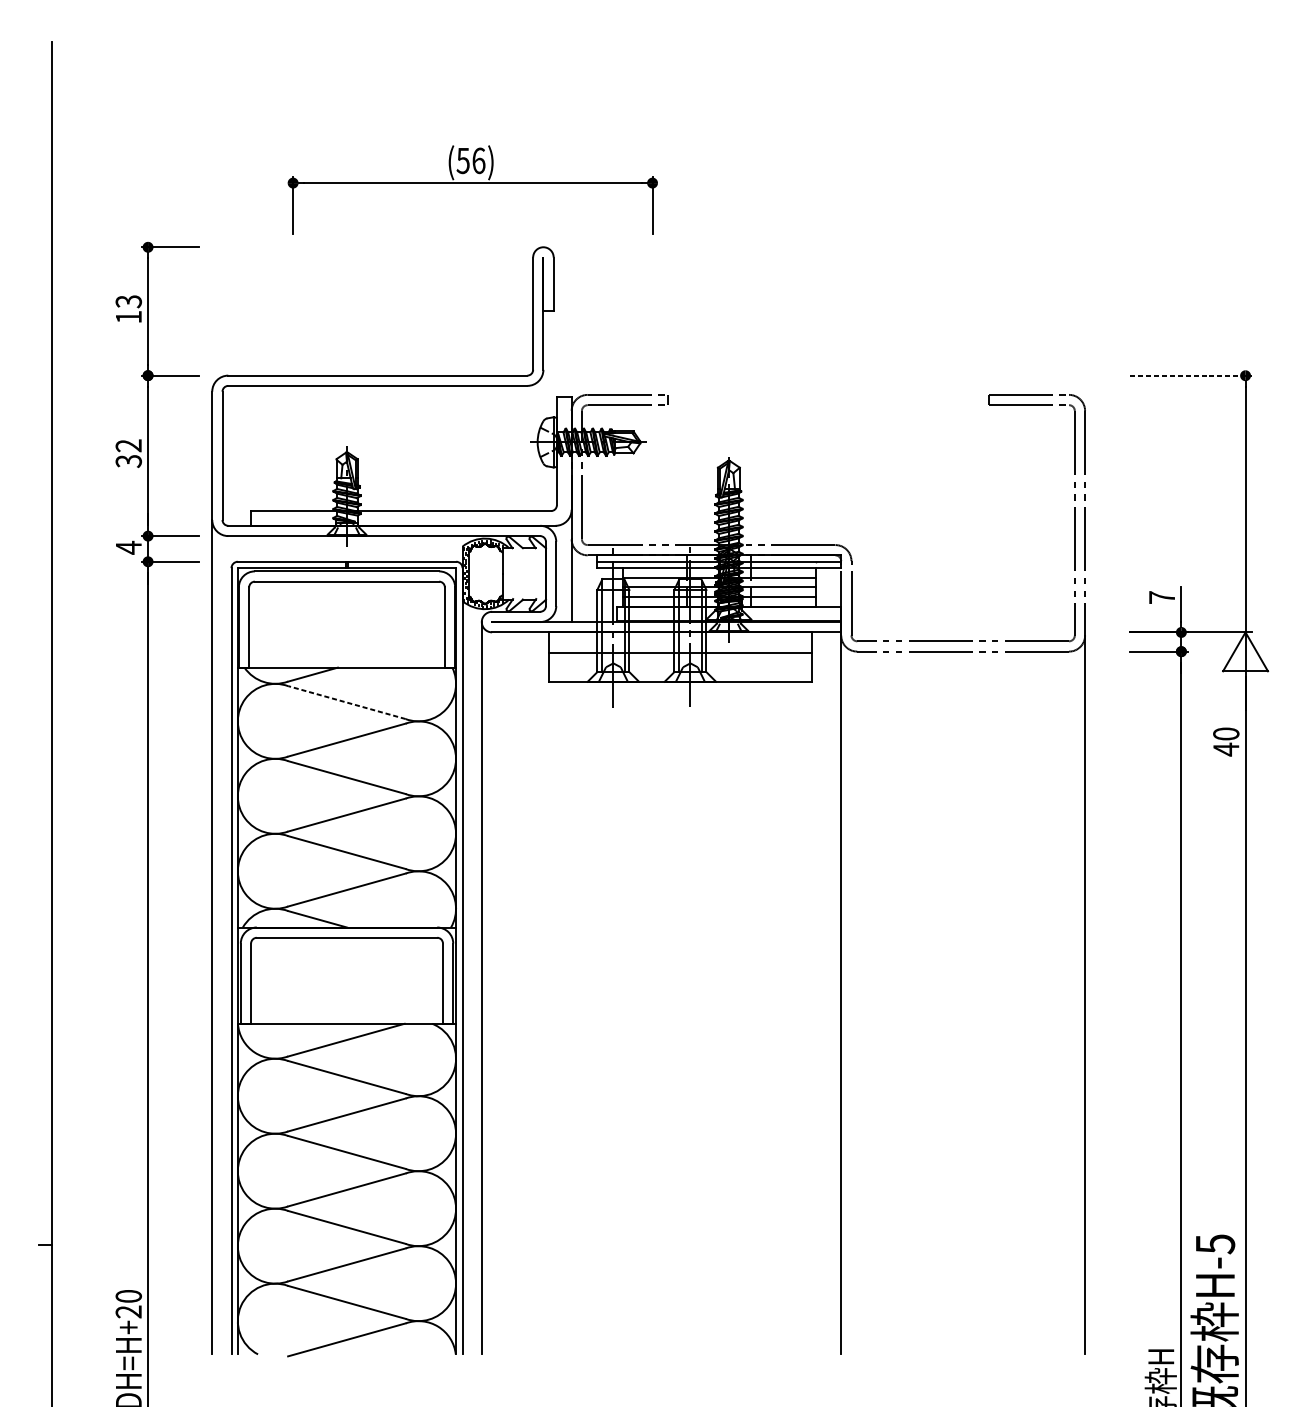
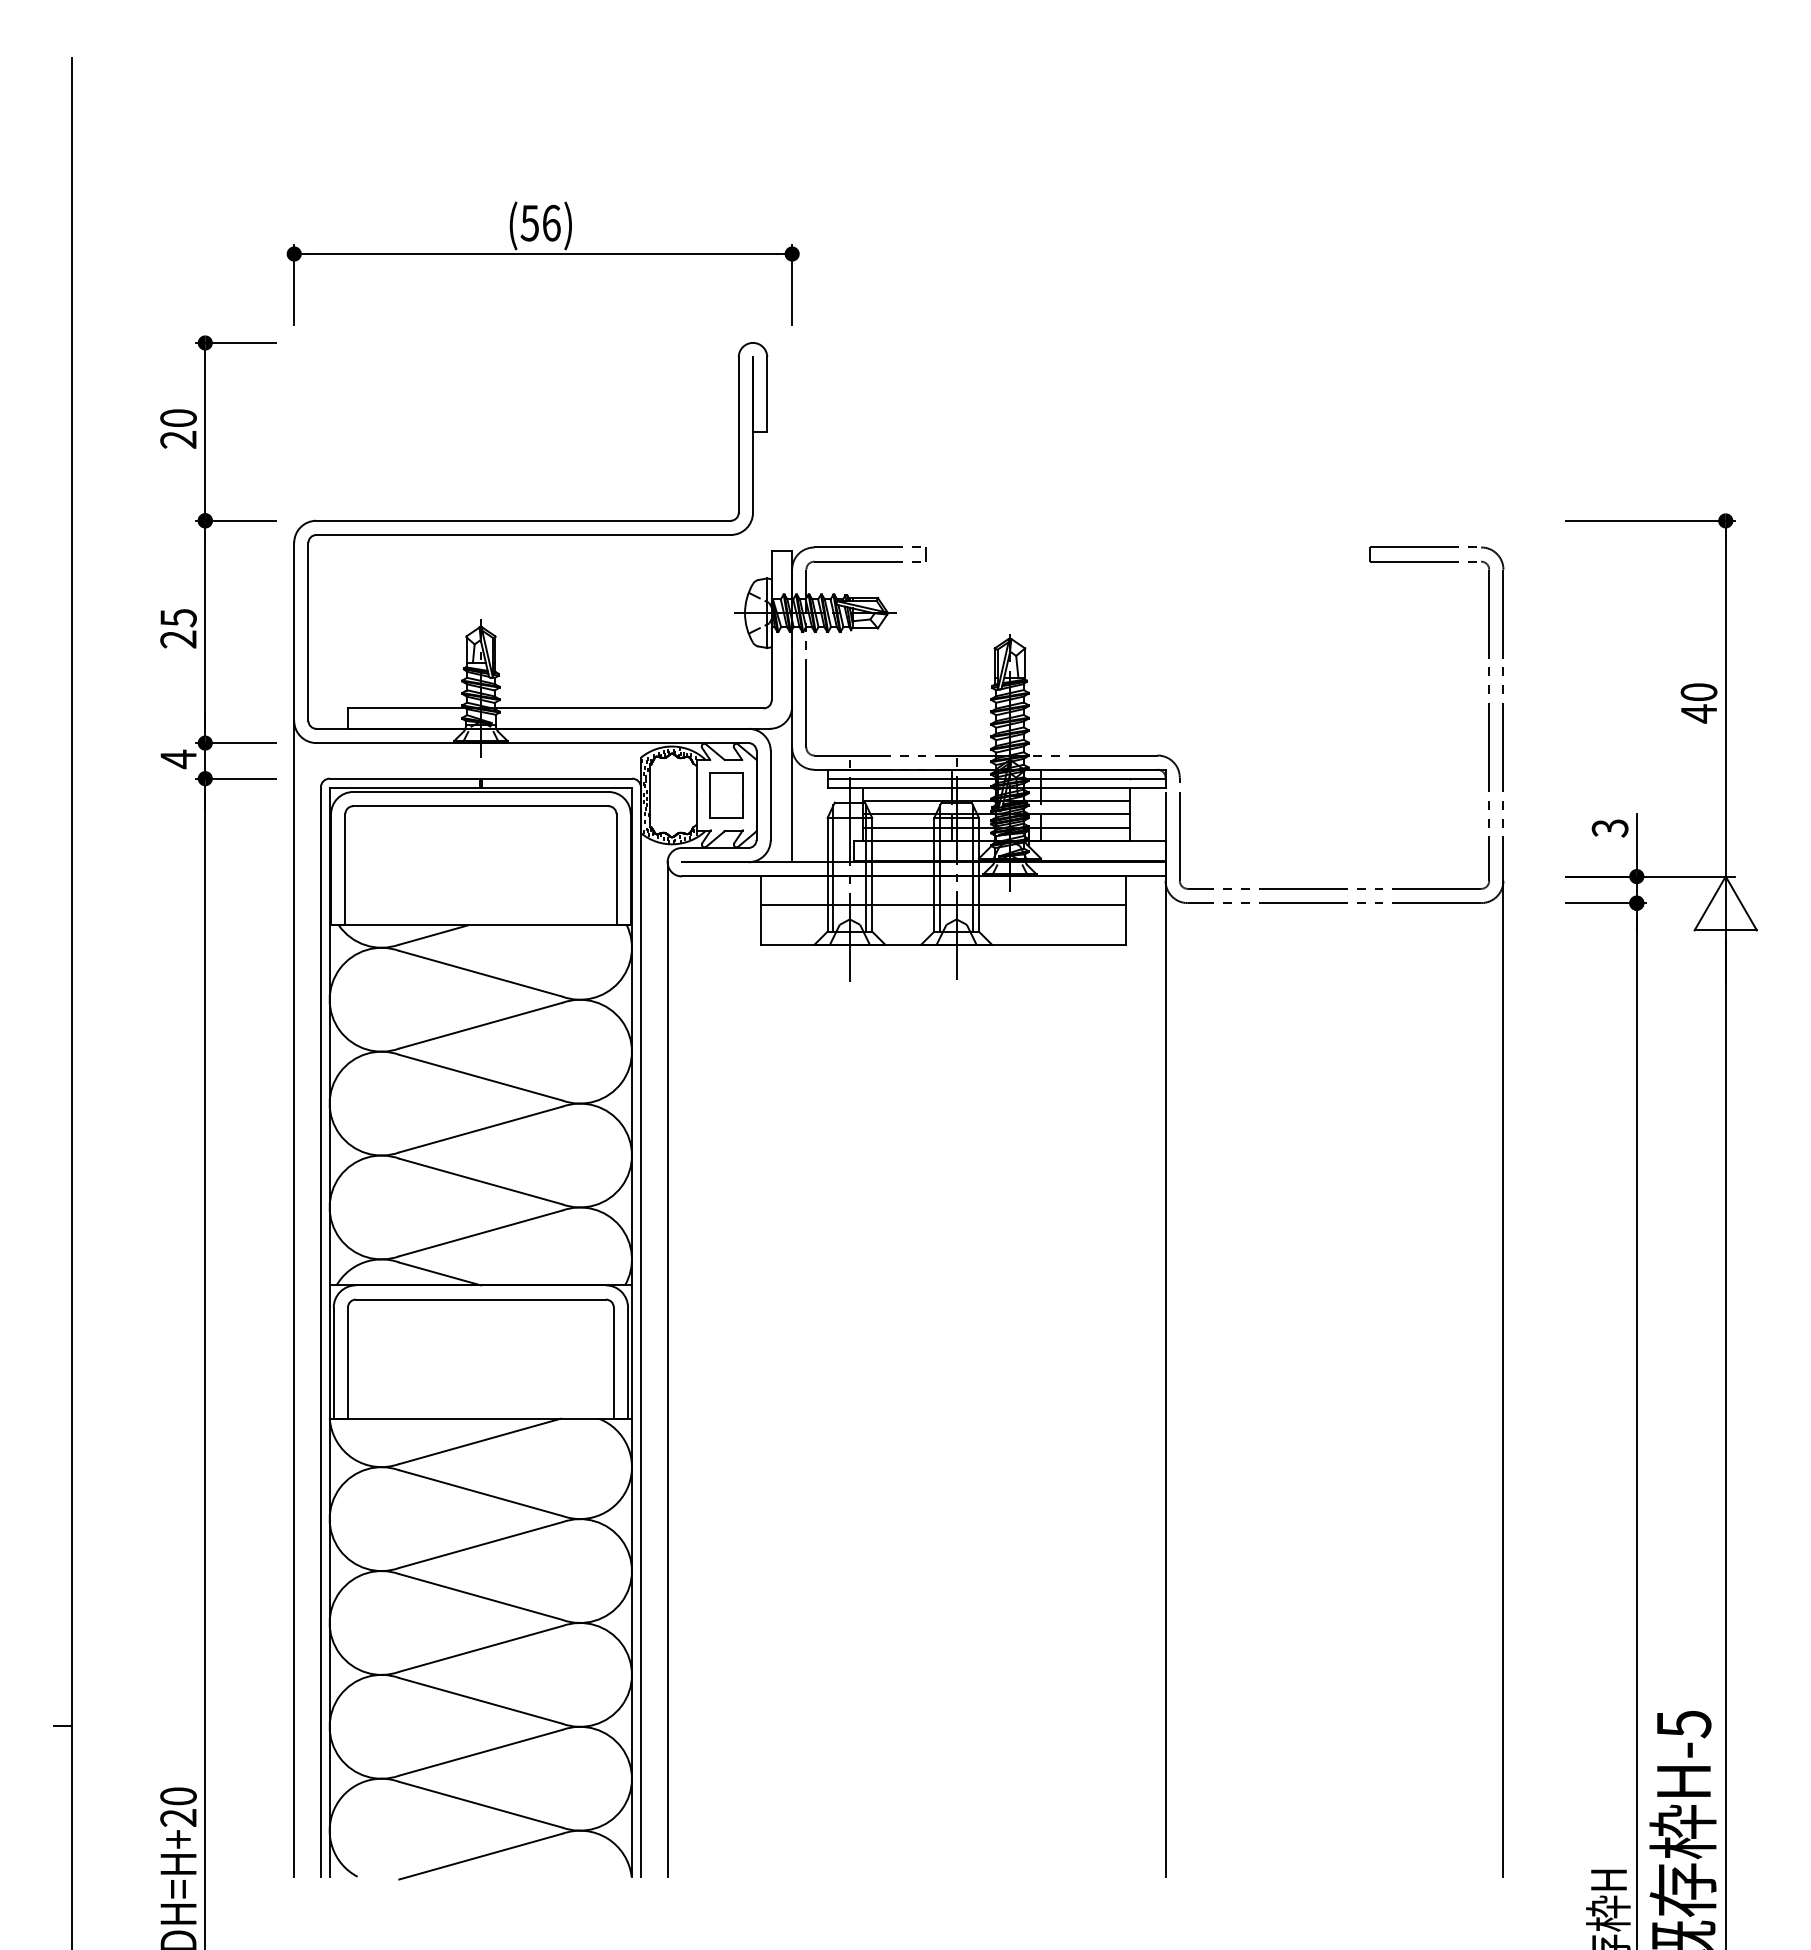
part: (472, 183) -> (542, 254), moved
text: (128, 309) -> (178, 428), 13 -> 20
line: (1191, 375) -> (1650, 520), dashed -> solid
text: (128, 453) -> (178, 628), 32 -> 25
part: (524, 573) -> (726, 795), added
text: (1161, 597) -> (1609, 828), 7 -> 3
line: (346, 702) -> (480, 973), dashed -> solid
text: (1225, 742) -> (1698, 703), moved

